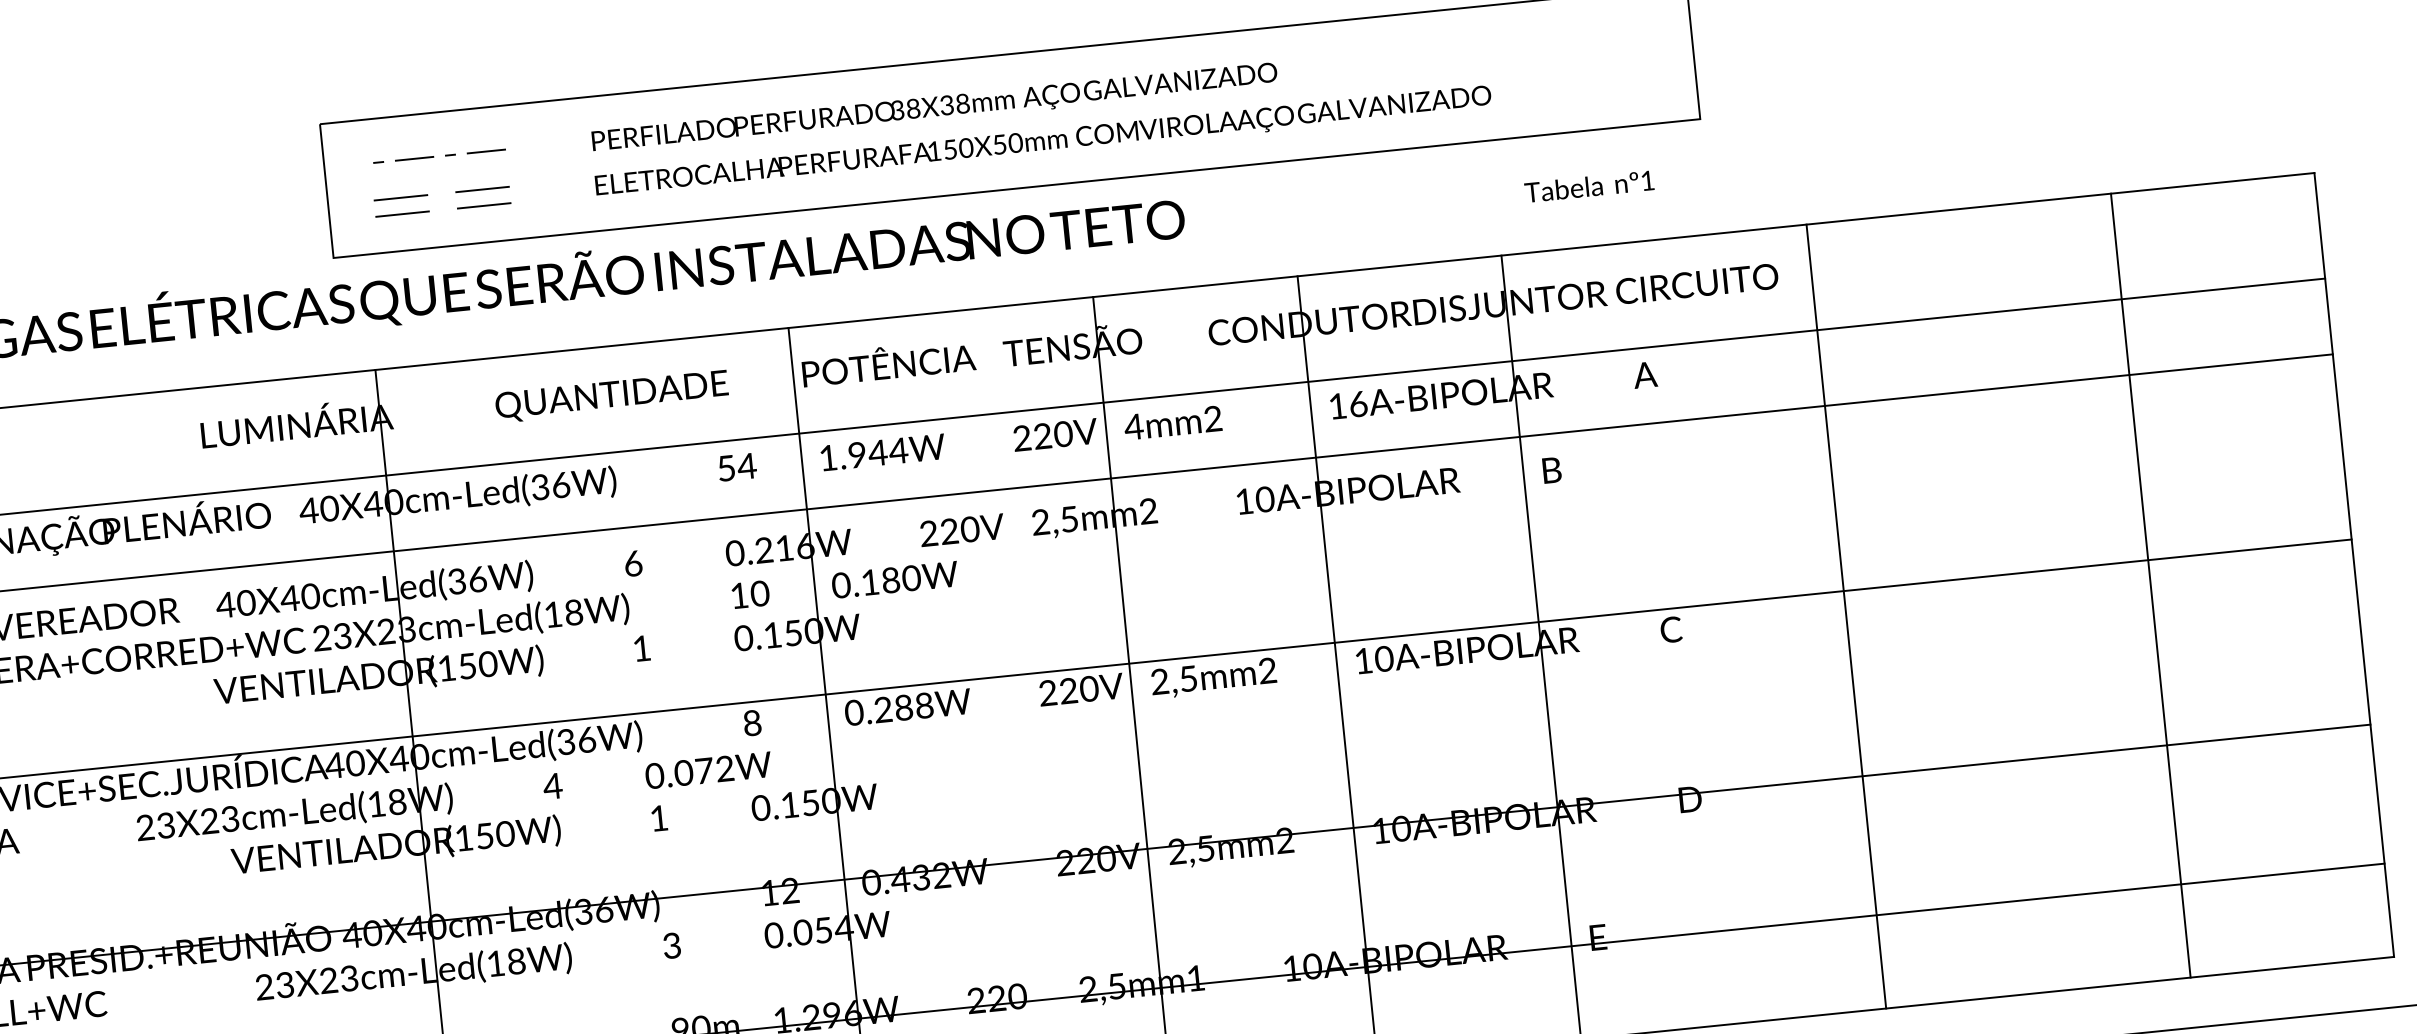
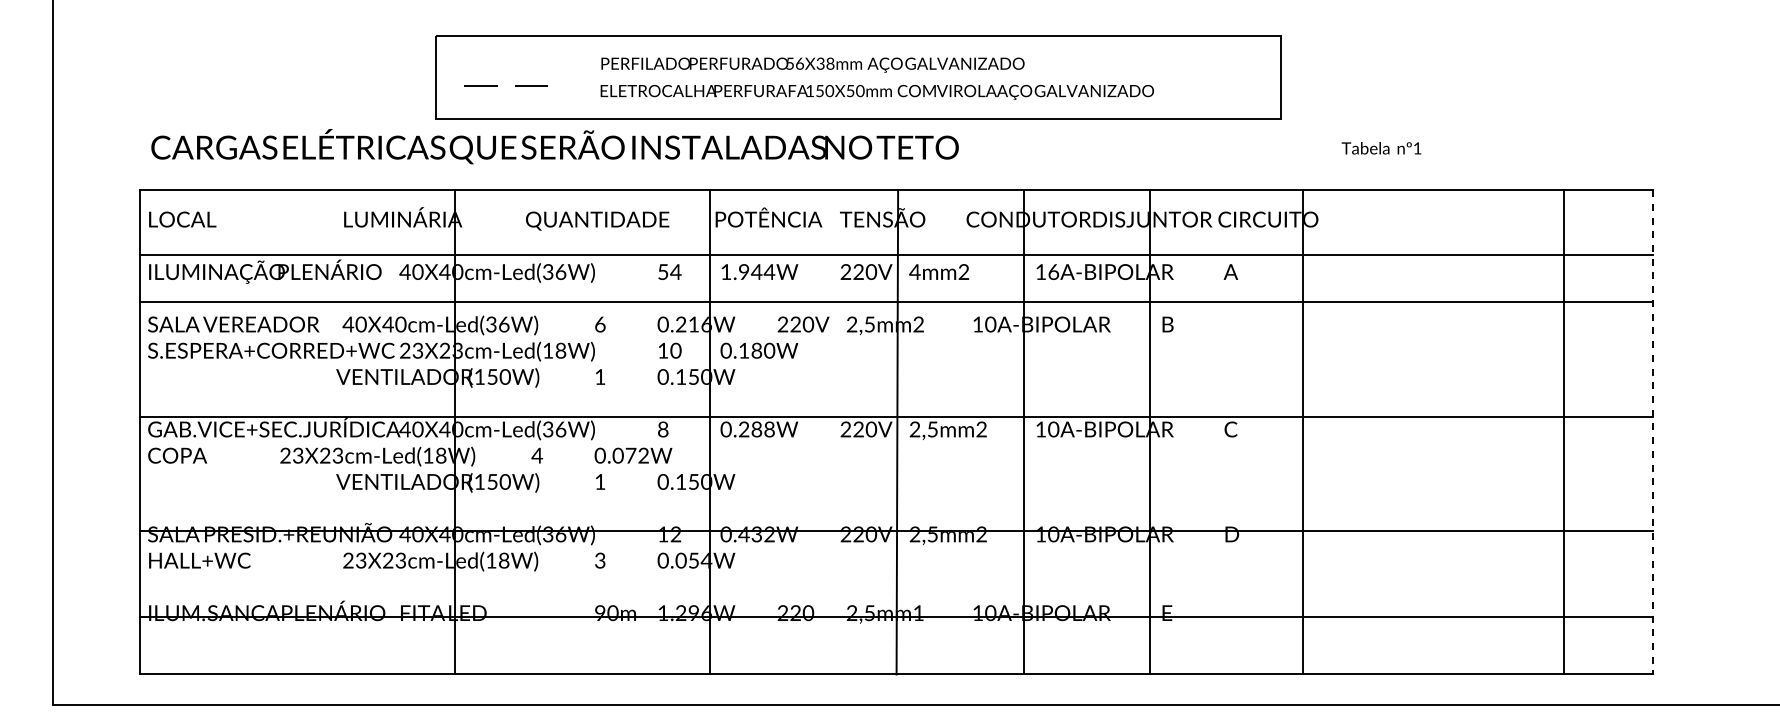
text: (904, 109) -> (794, 63), 38X38mm -> 56X38mm
line: (433, 155) -> (503, 62), removed
text: (1589, 186) -> (1381, 148), moved
line: (429, 209) -> (497, 95), removed
line: (2353, 565) -> (1652, 432), solid -> dashed
line: (2151, 585) -> (1564, 432), moved
line: (1845, 617) -> (1302, 432), moved

